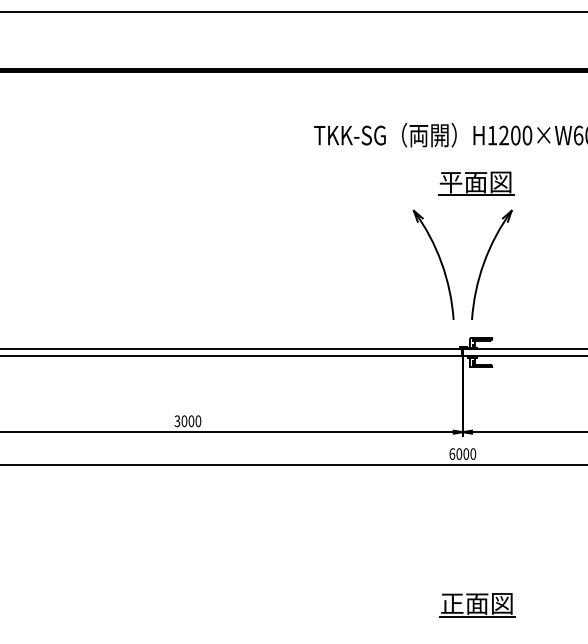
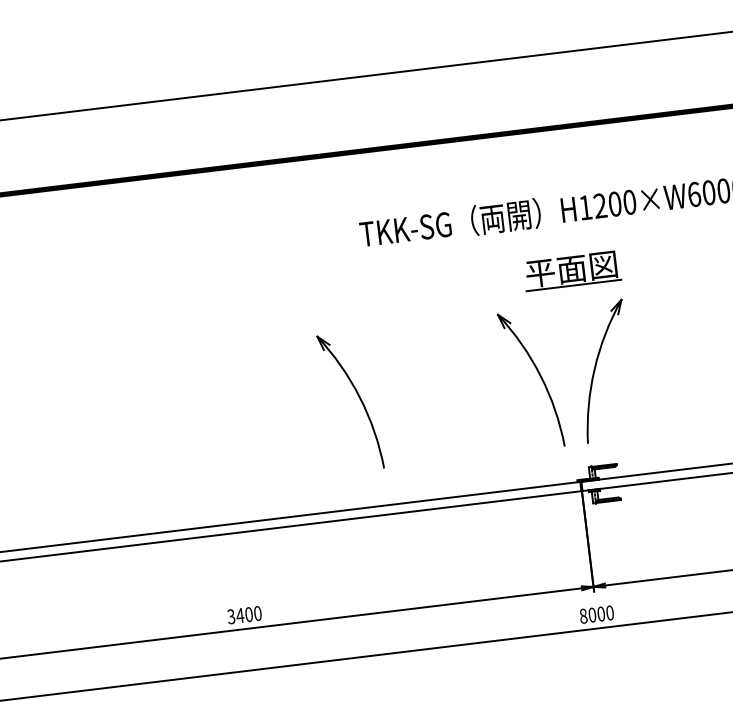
part: (297, 263) -> (358, 399), added
text: (184, 421) -> (240, 615), 3000 -> 3400
text: (452, 453) -> (583, 615), 6000 -> 8000

